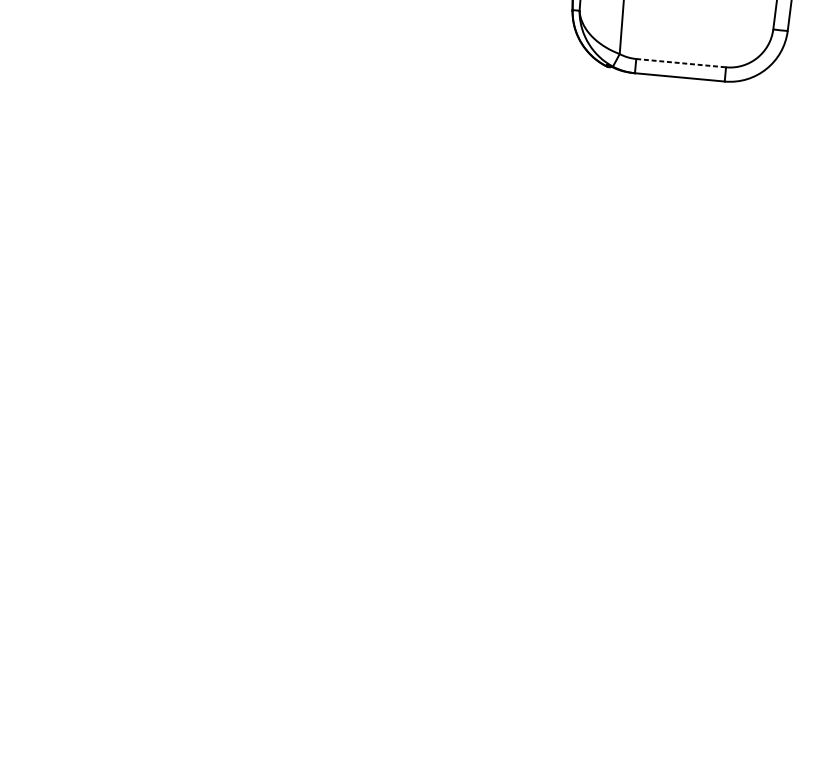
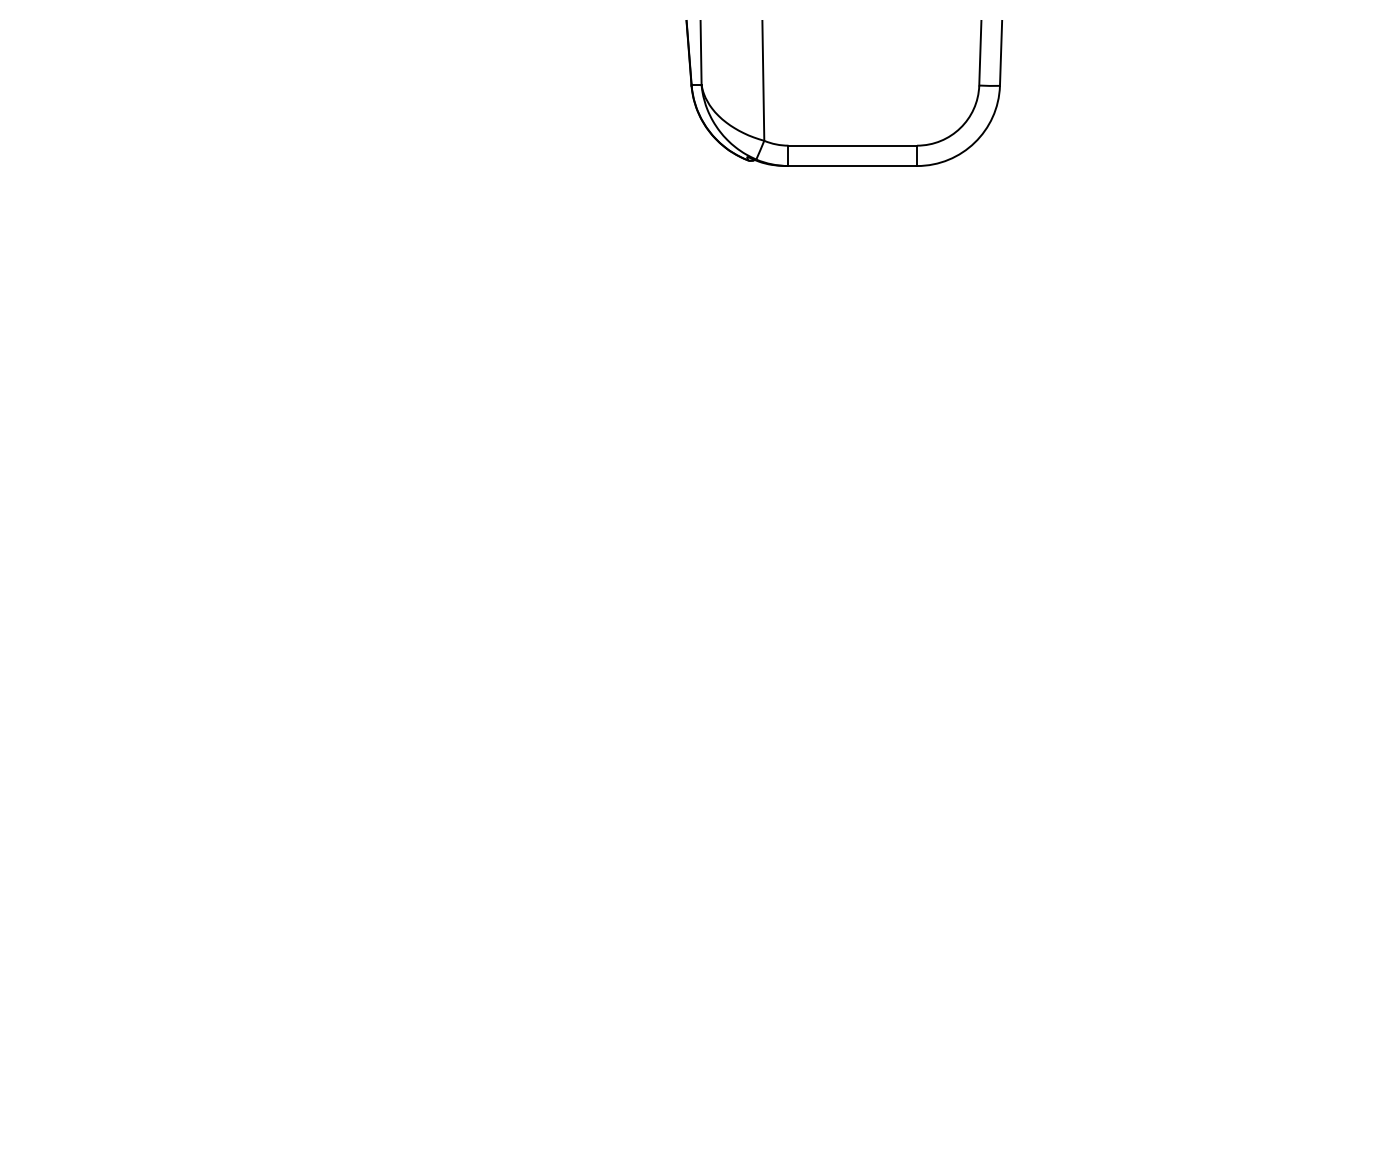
line: (681, 63) -> (853, 145), dashed -> solid

